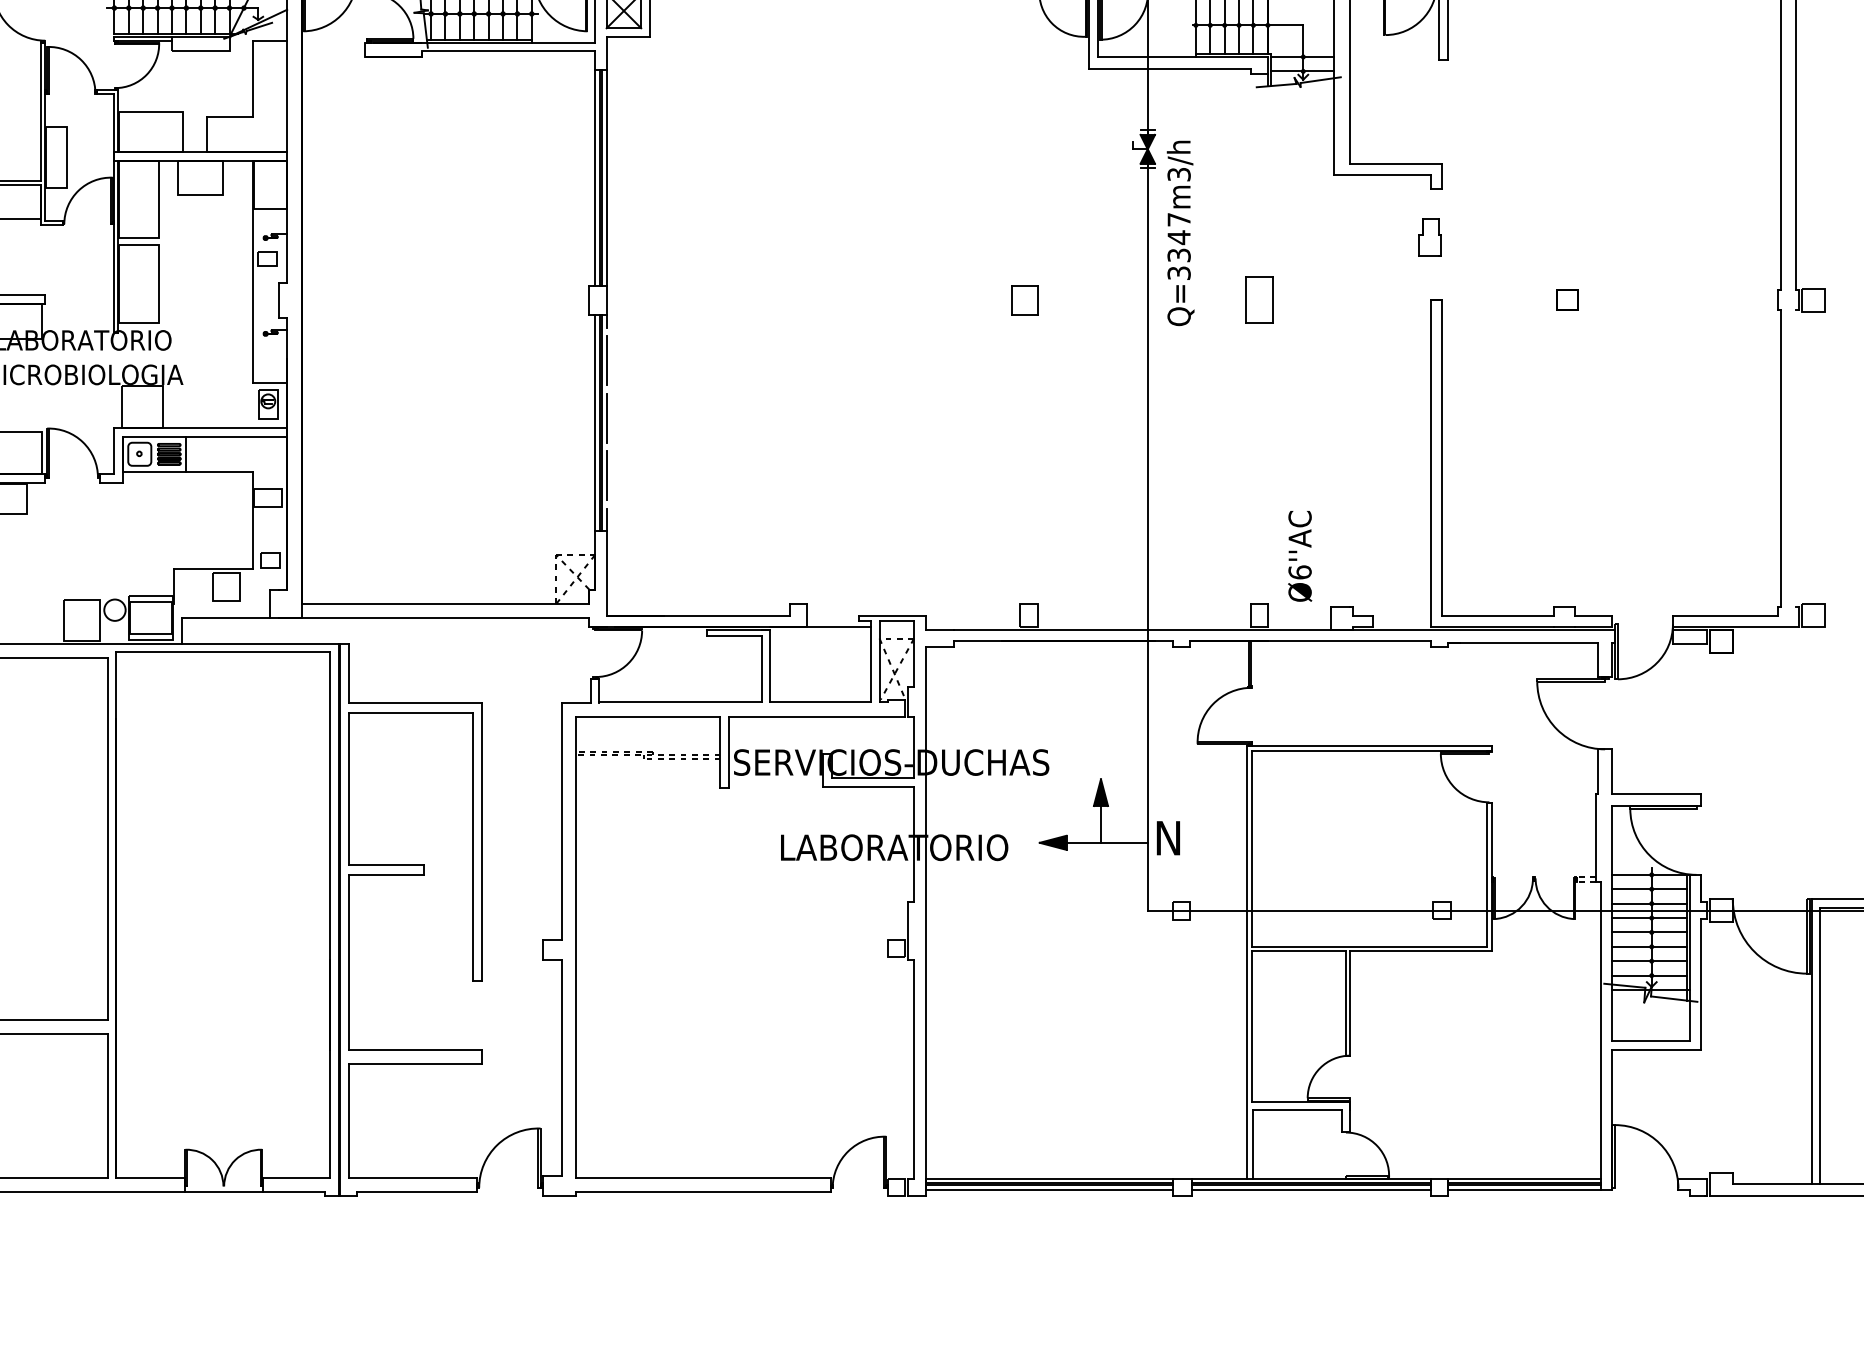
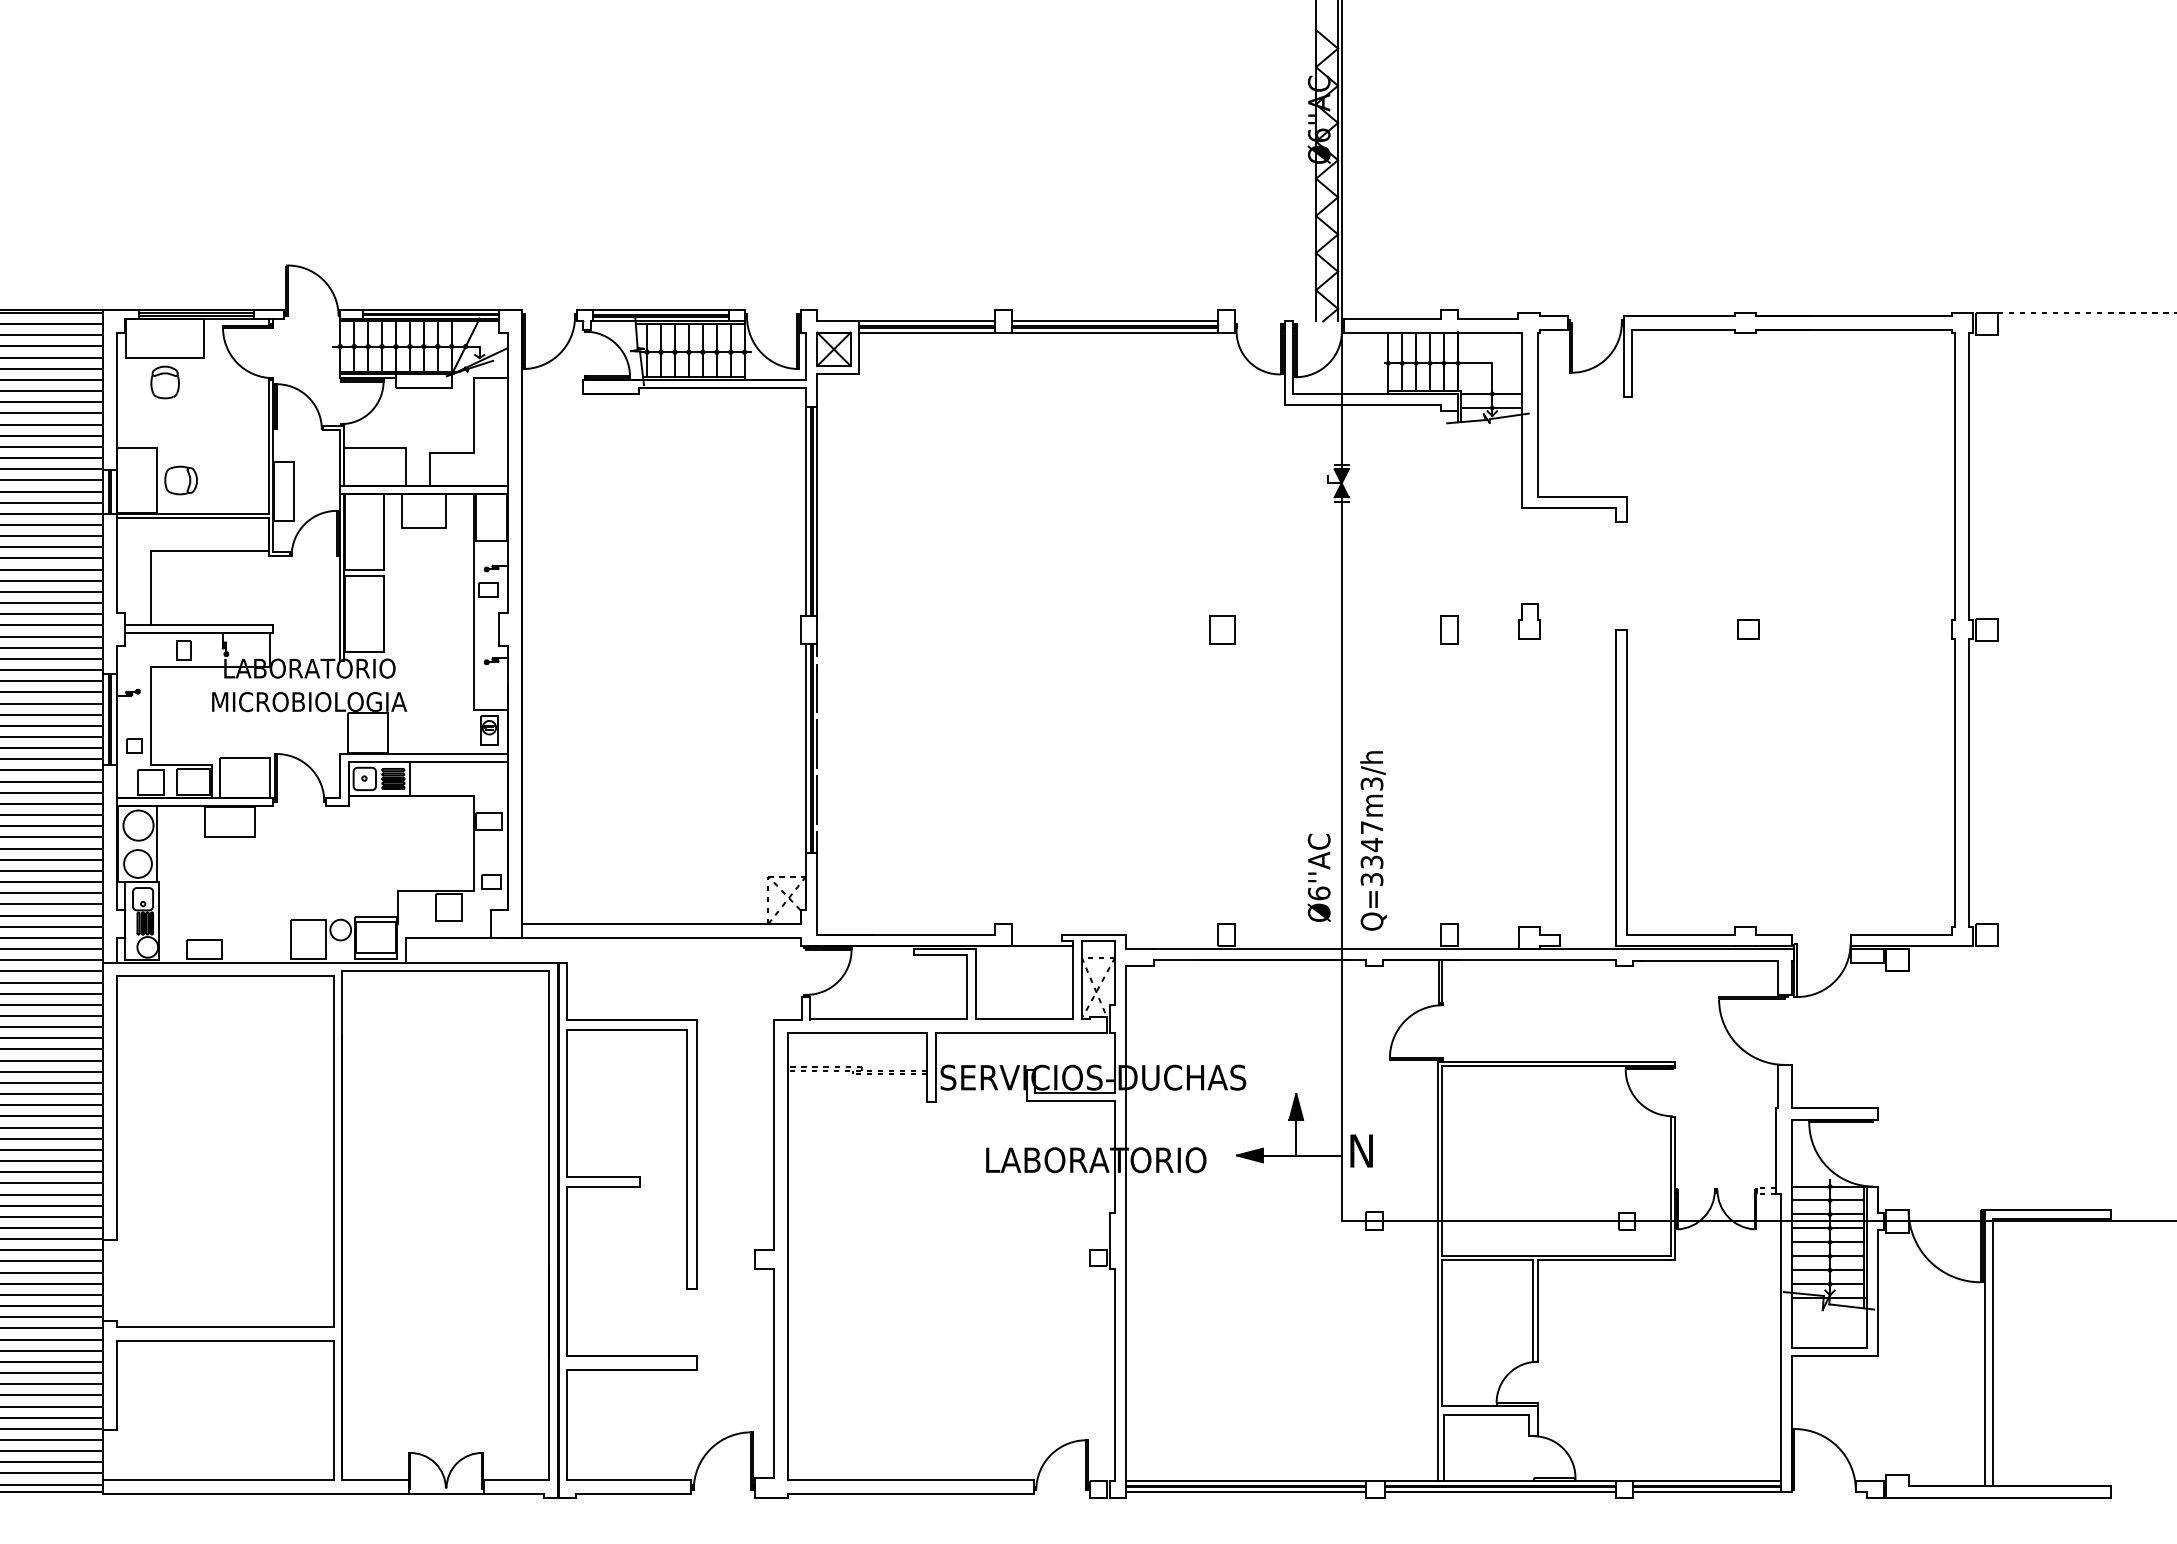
text: (1180, 232) -> (1373, 840), moved
part: (1430, 237) -> (1529, 621), moved
part: (1259, 300) -> (1449, 629), size x0.62
line: (1795, 457) -> (1969, 782), added
text: (1299, 555) -> (1318, 877), moved

